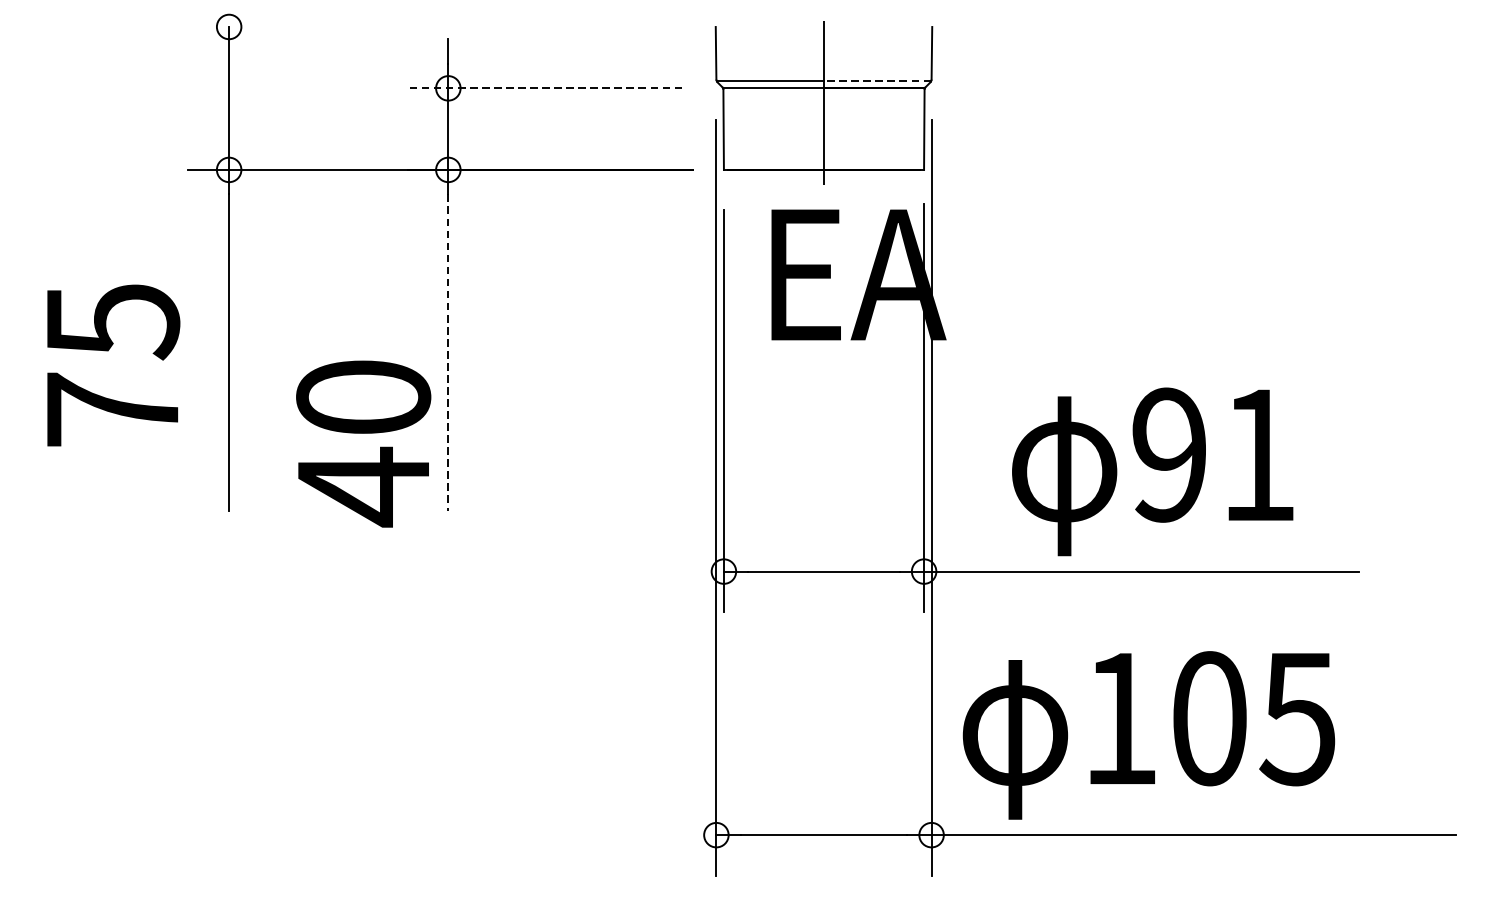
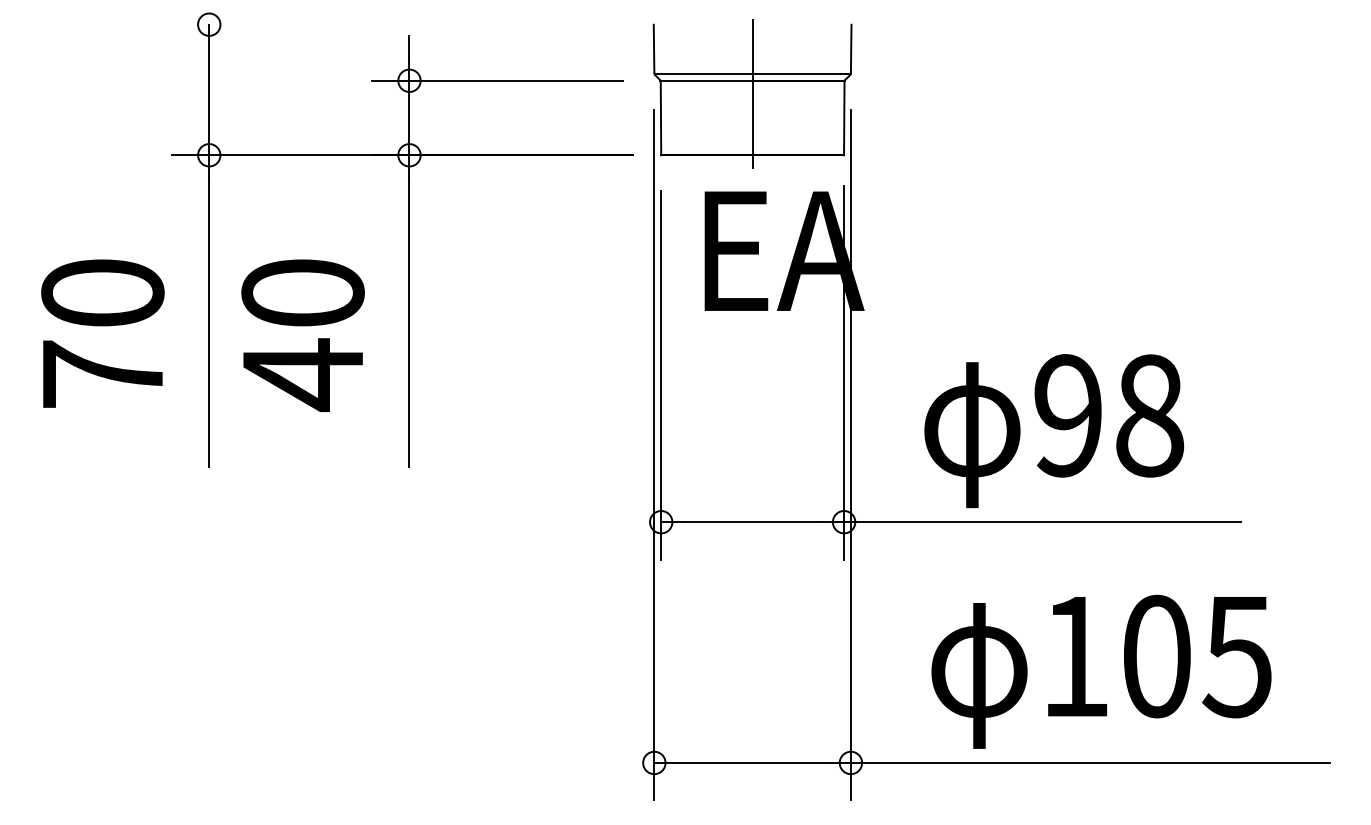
line: (877, 81) -> (801, 74), dashed -> solid
line: (544, 88) -> (497, 80), dashed -> solid
text: (112, 322) -> (102, 294), 75 -> 70
line: (448, 352) -> (409, 322), dashed -> solid
text: (362, 443) -> (302, 335), moved
text: (1259, 454) -> (1150, 415), 91 -> 98
text: (1148, 735) -> (1101, 671), moved

